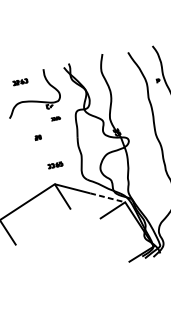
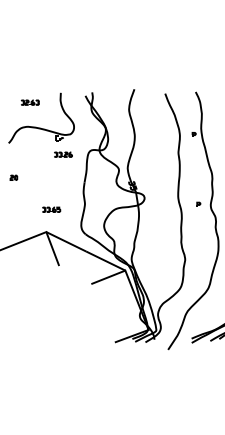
part: (55, 118) -> (63, 154), size x1.67
part: (37, 137) -> (13, 177), moved
line: (107, 198) -> (105, 261), dashed -> solid

